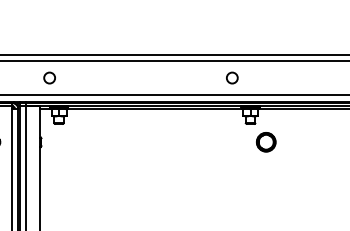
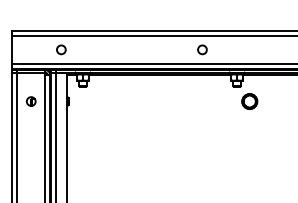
circle: (49, 77) -> (61, 49), moved
circle: (232, 77) -> (202, 49), moved

